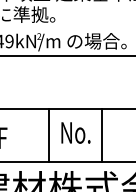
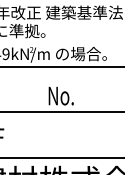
text: (75, 132) -> (60, 95), moved
line: (49, 135) -> (40, 135), removed
line: (102, 135) -> (86, 135), removed

